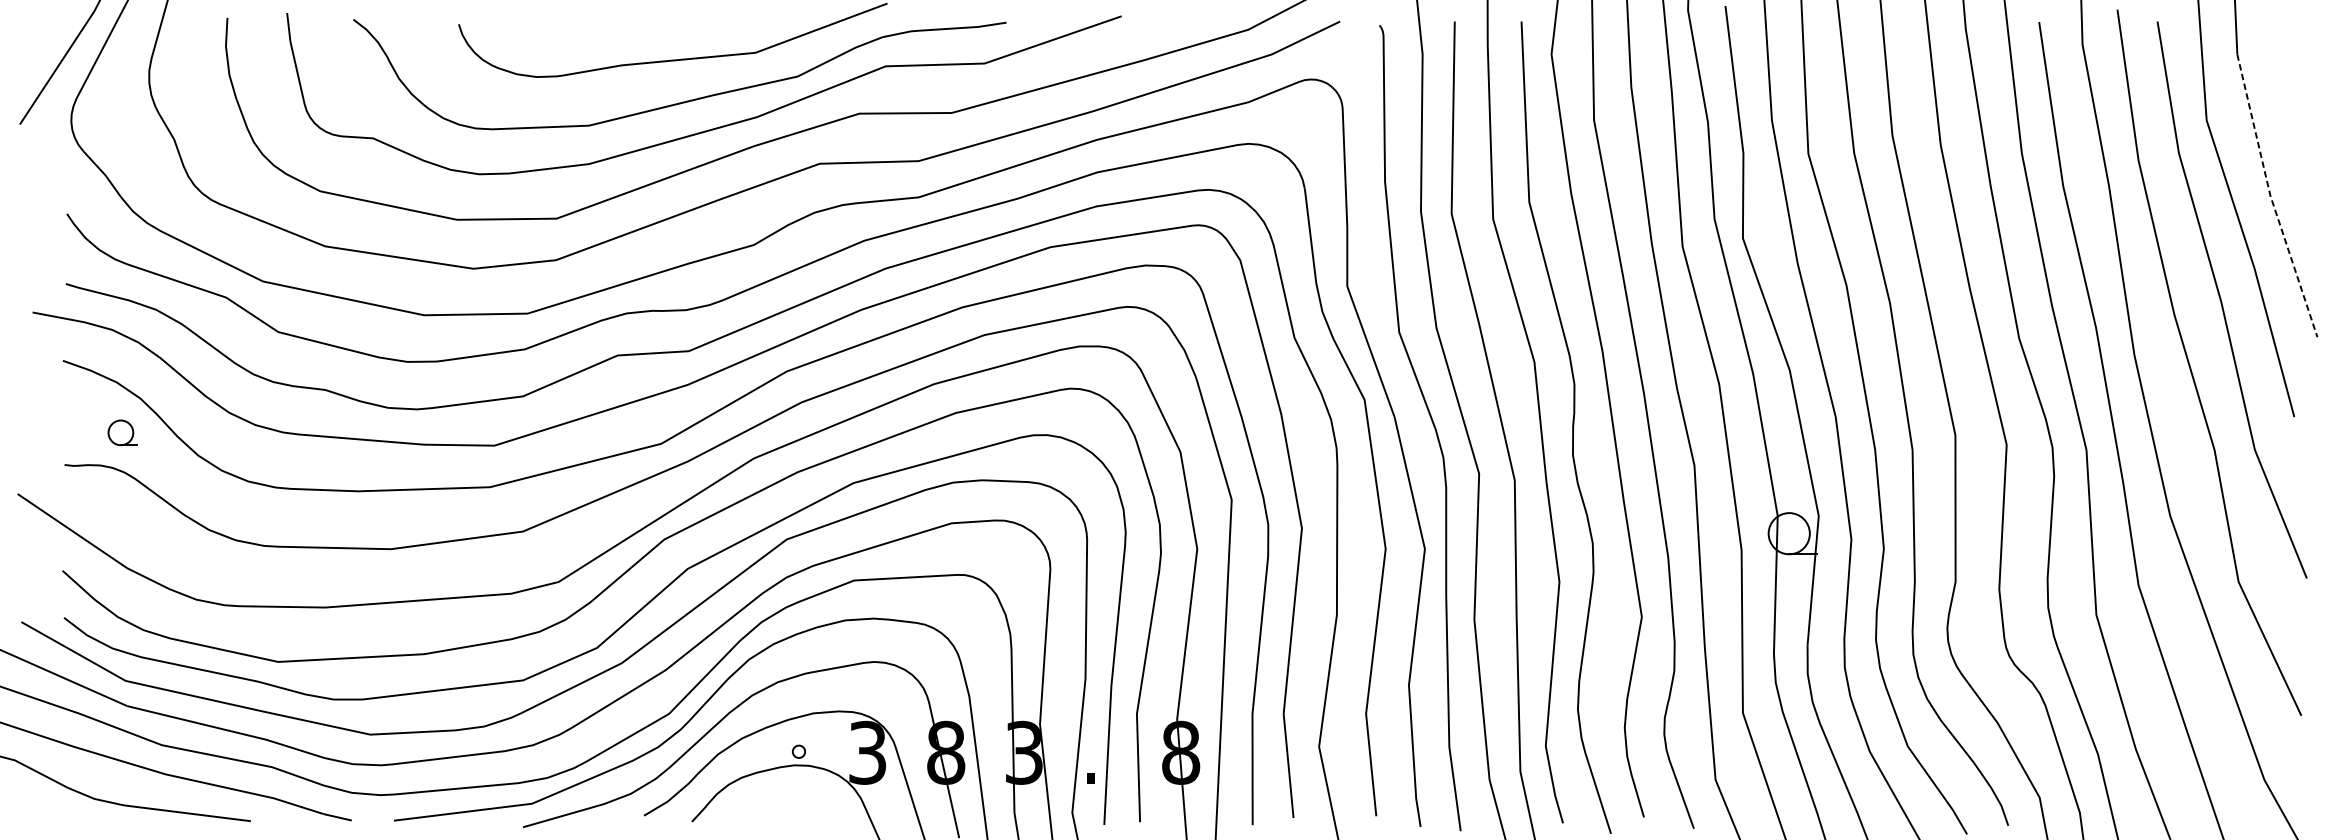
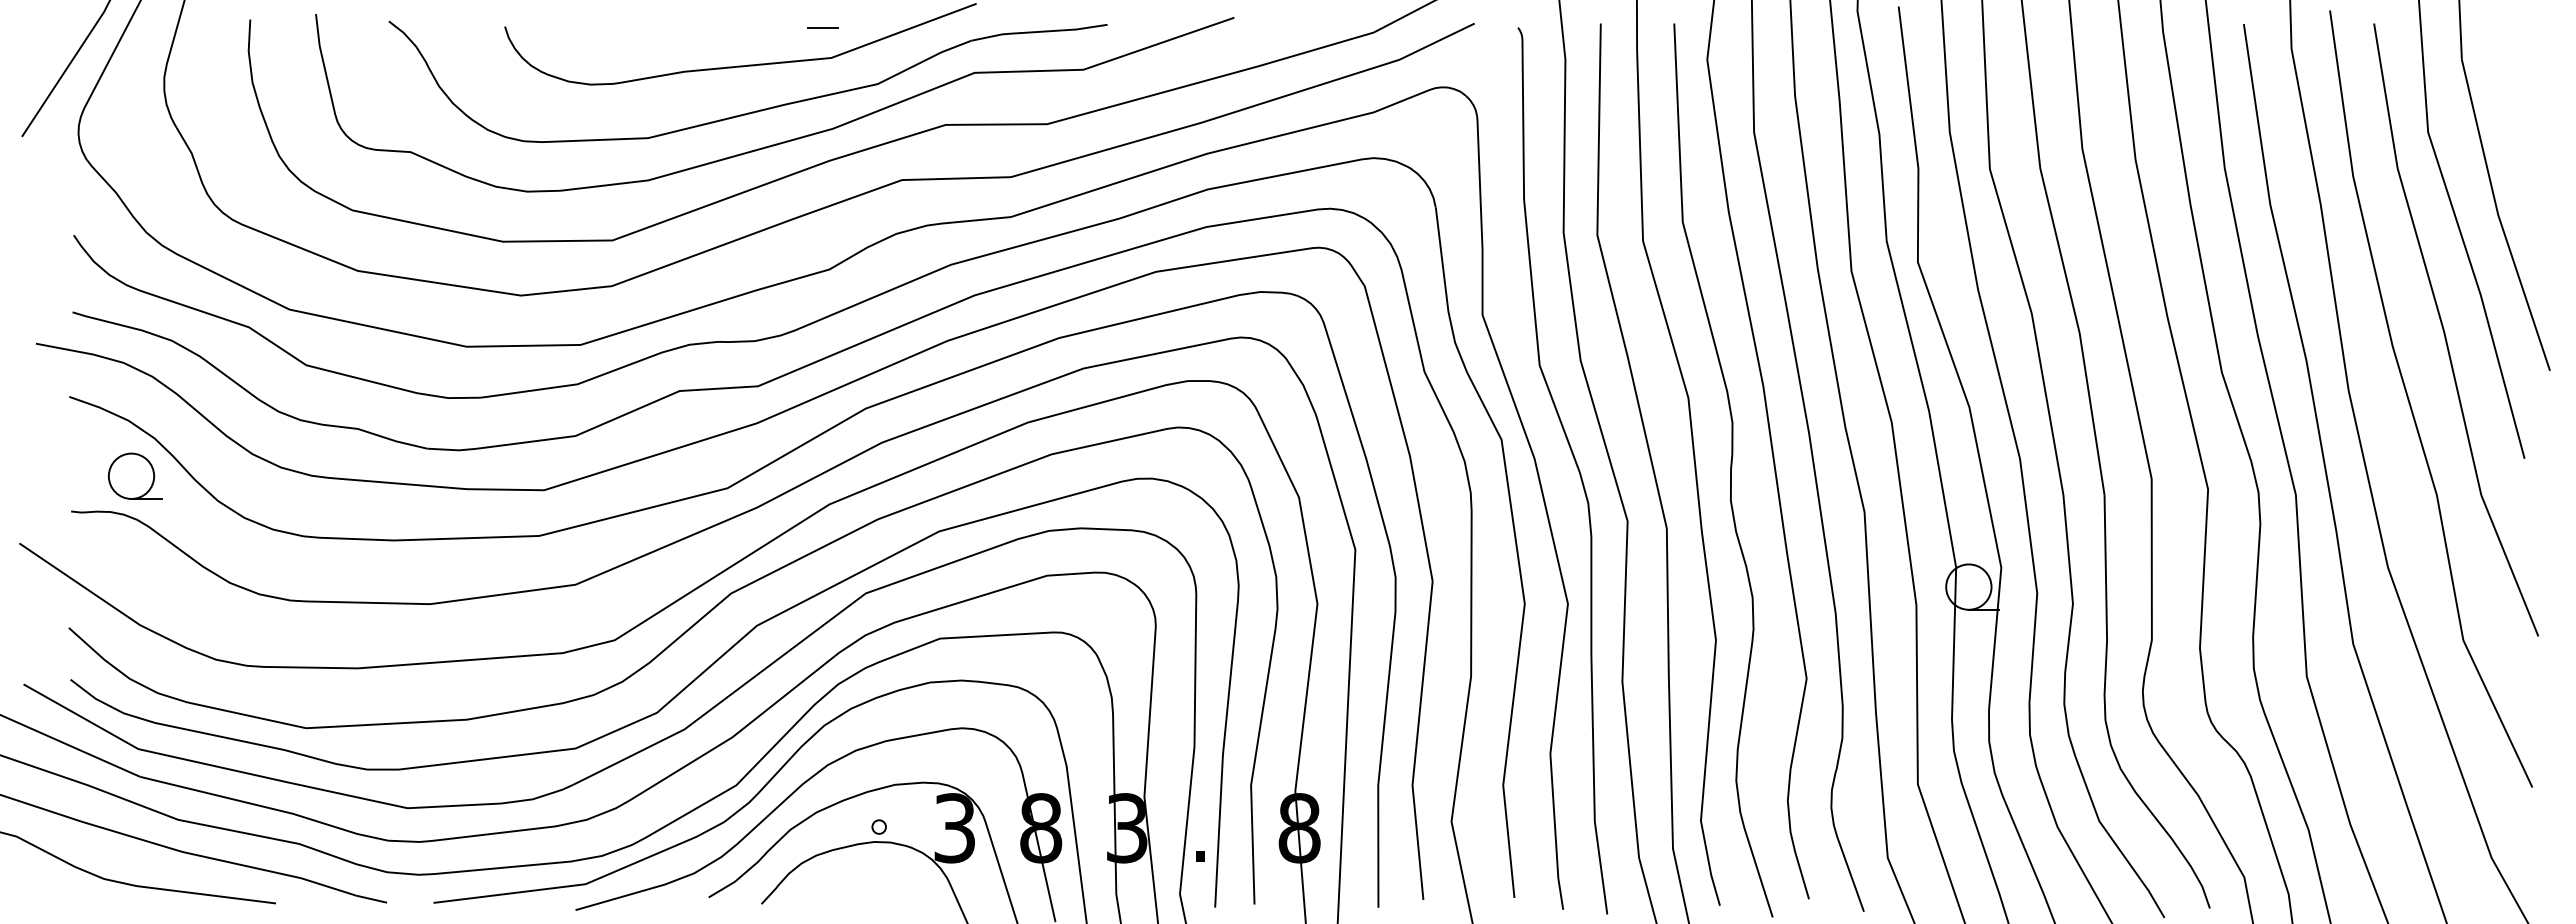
line: (747, 25) -> (822, 27), added
line: (2270, 197) -> (2498, 217), dashed -> solid
part: (123, 432) -> (135, 475), size x1.67

